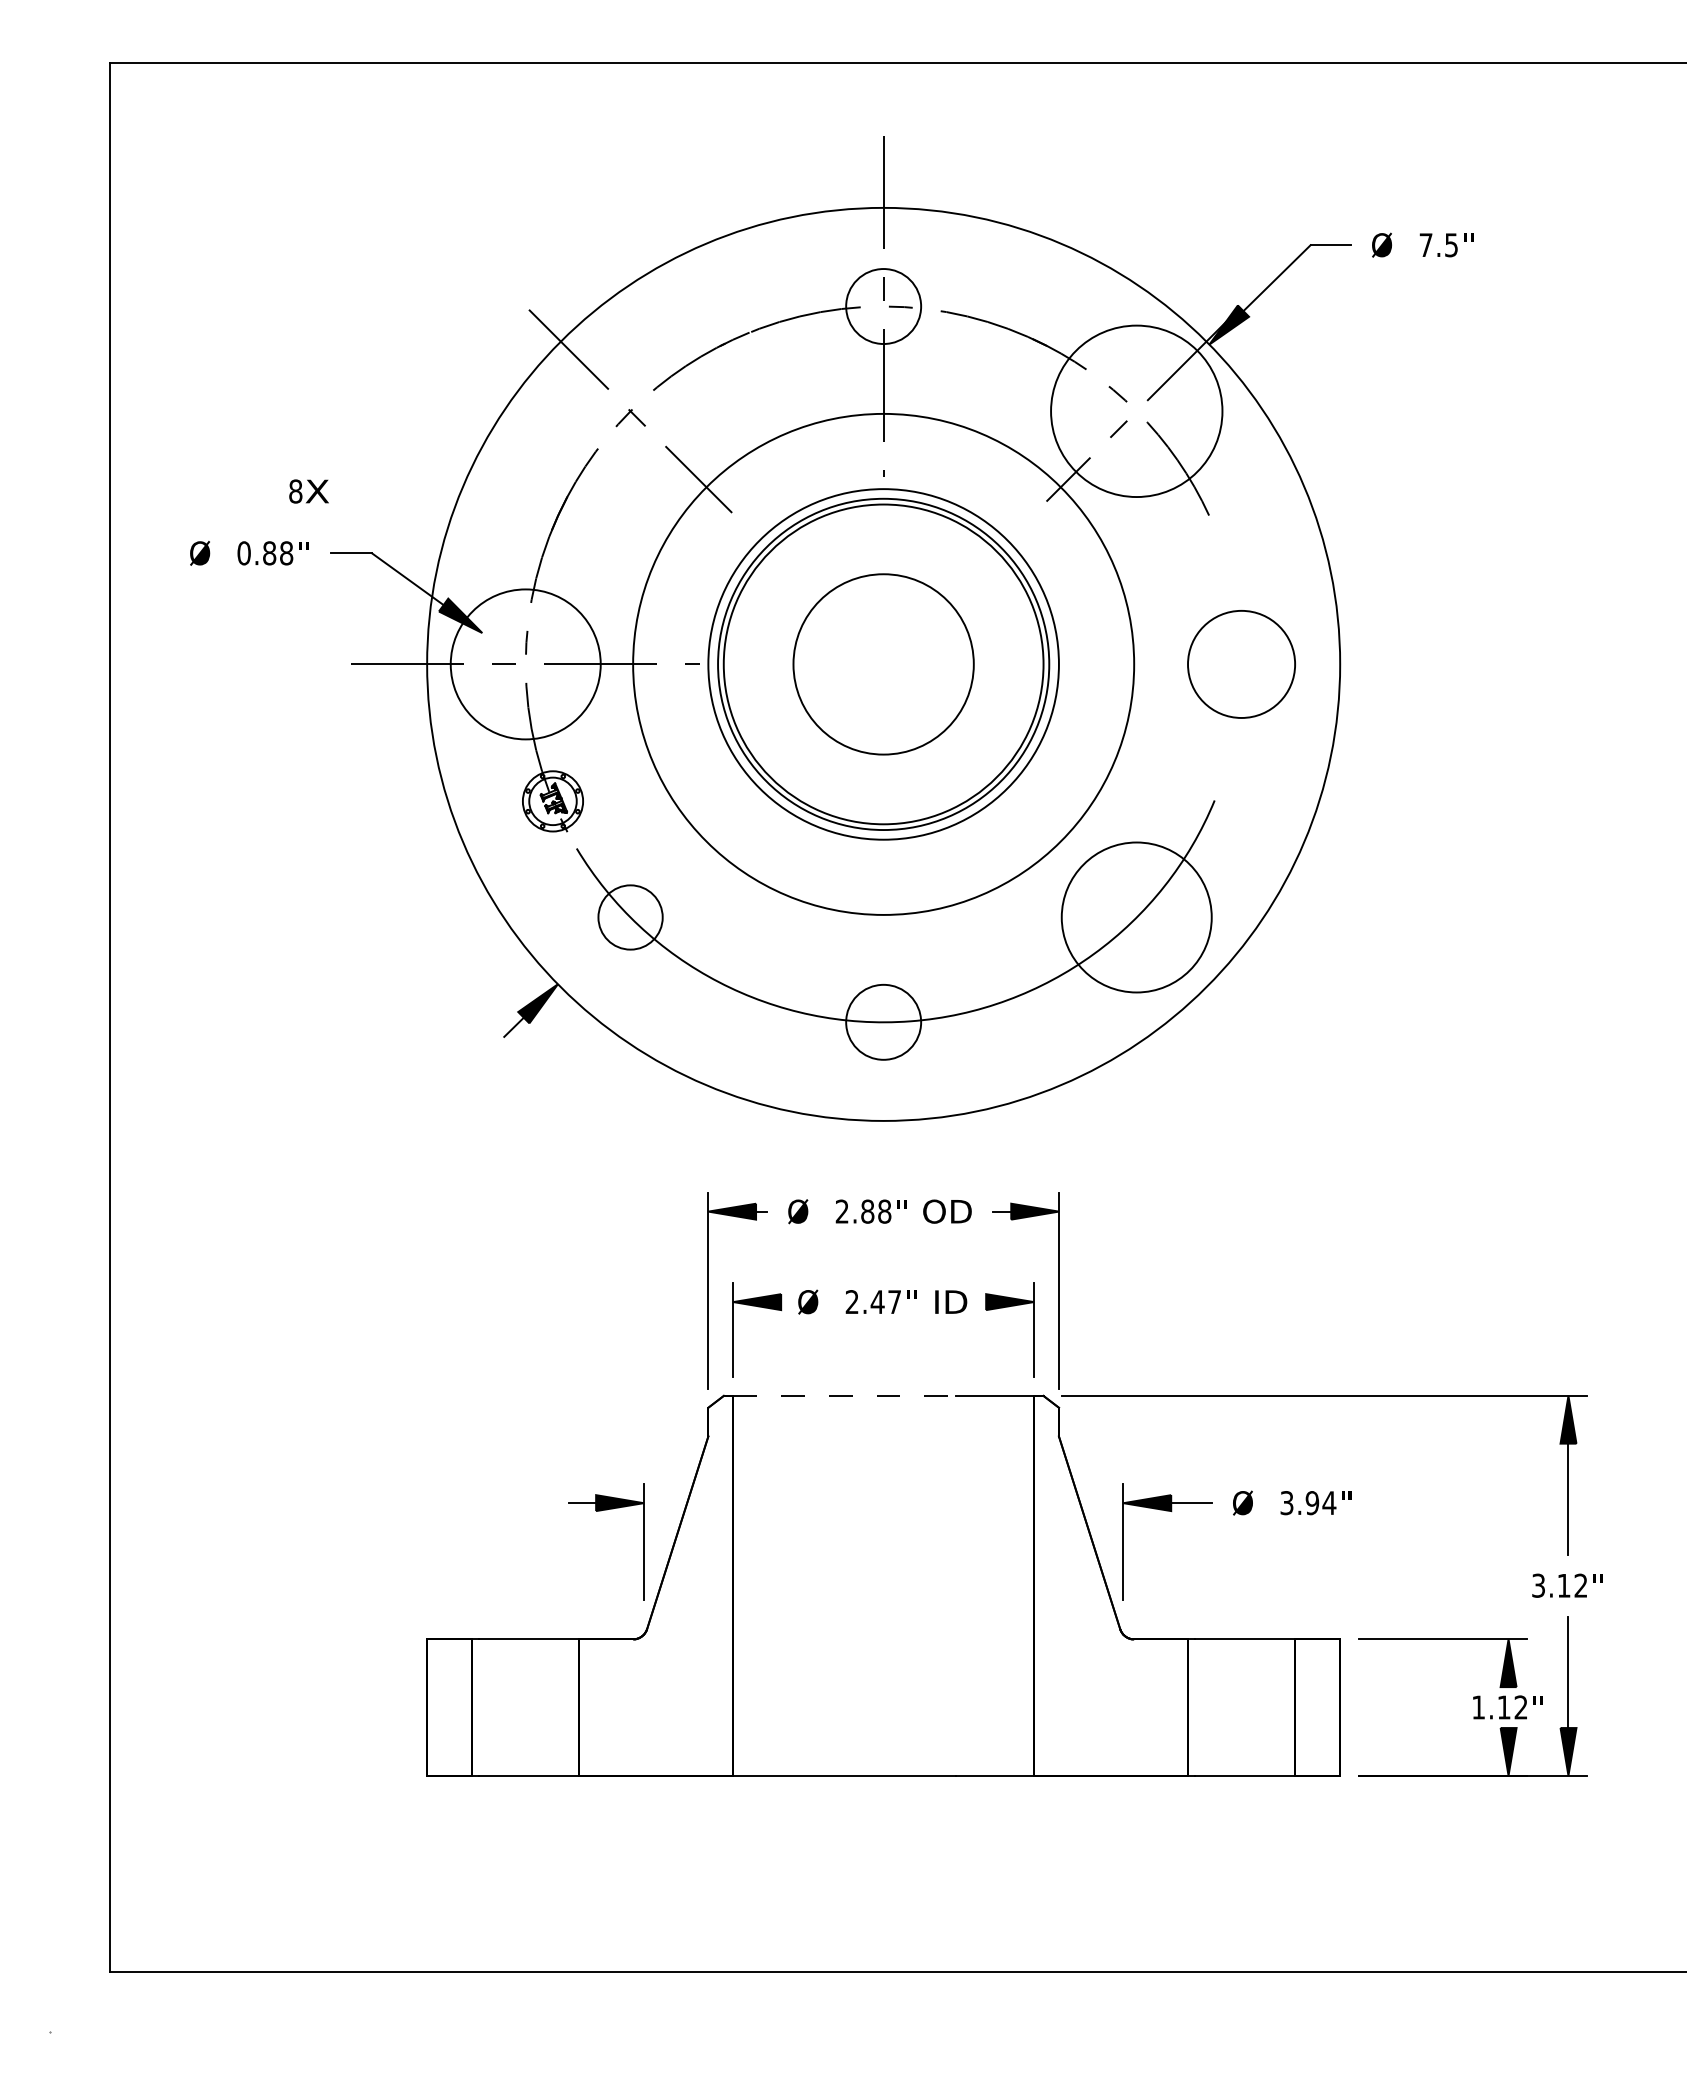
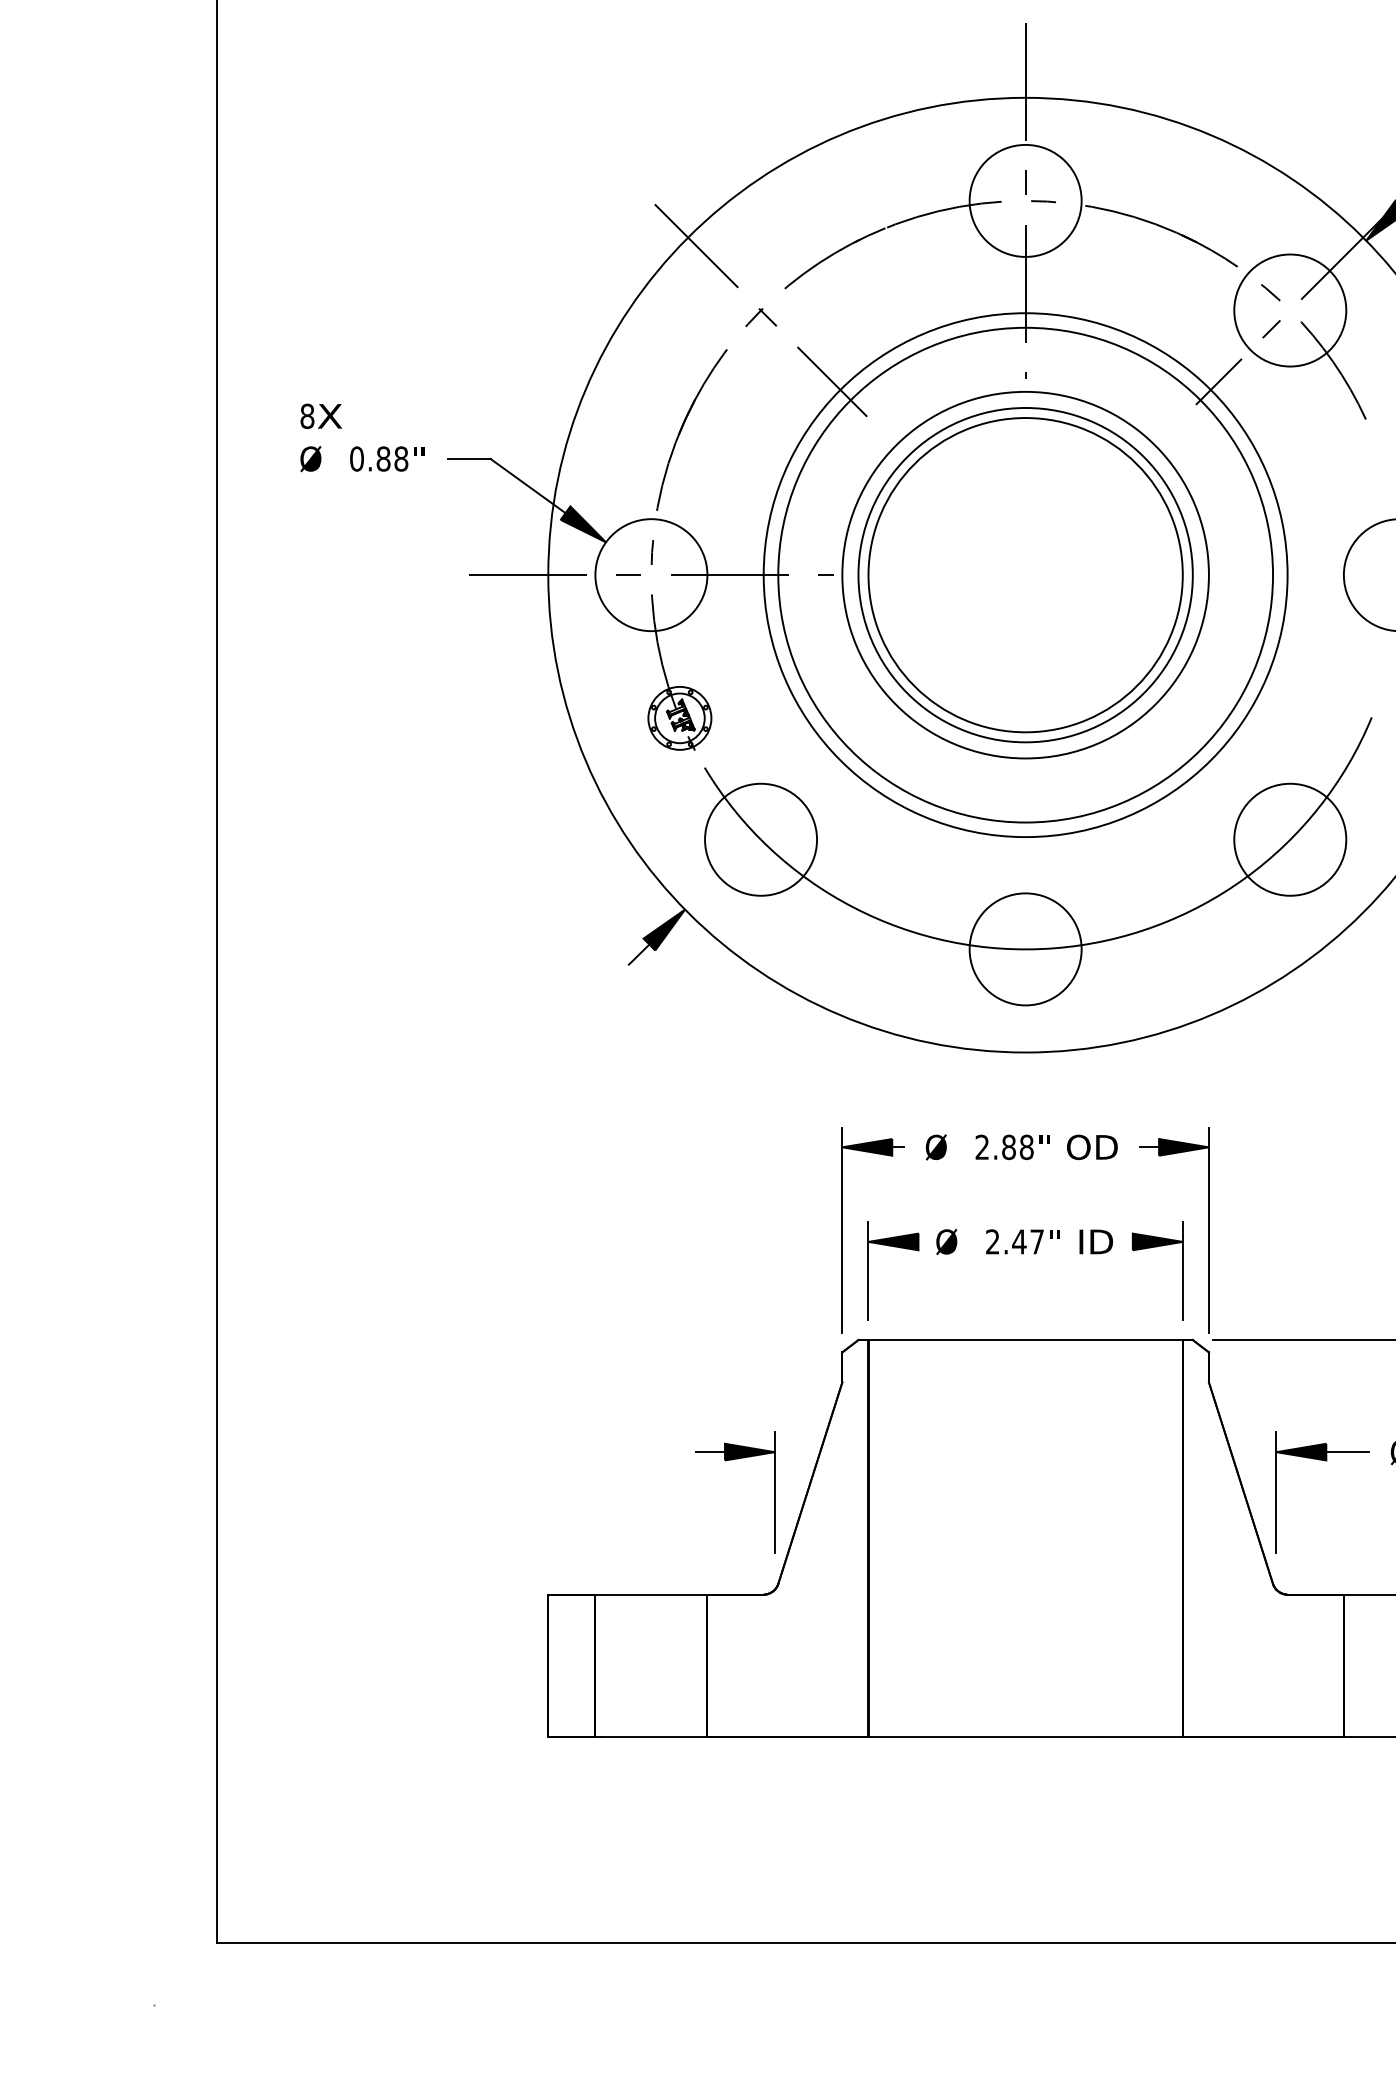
circle: (883, 306) -> (1025, 200), size x1.43
circle: (1136, 410) -> (1290, 309), size x0.62
text: (308, 491) -> (320, 416), moved
circle: (525, 663) -> (651, 574), size x0.71
circle: (883, 664) -> (1025, 575), size x1.43
circle: (883, 664) -> (1025, 575), size x1.67
circle: (630, 917) -> (760, 839), size x1.67
circle: (1136, 917) -> (1290, 839), size x0.71
circle: (883, 1021) -> (1025, 948), size x1.43
line: (845, 1395) -> (985, 1339), dashed -> solid

